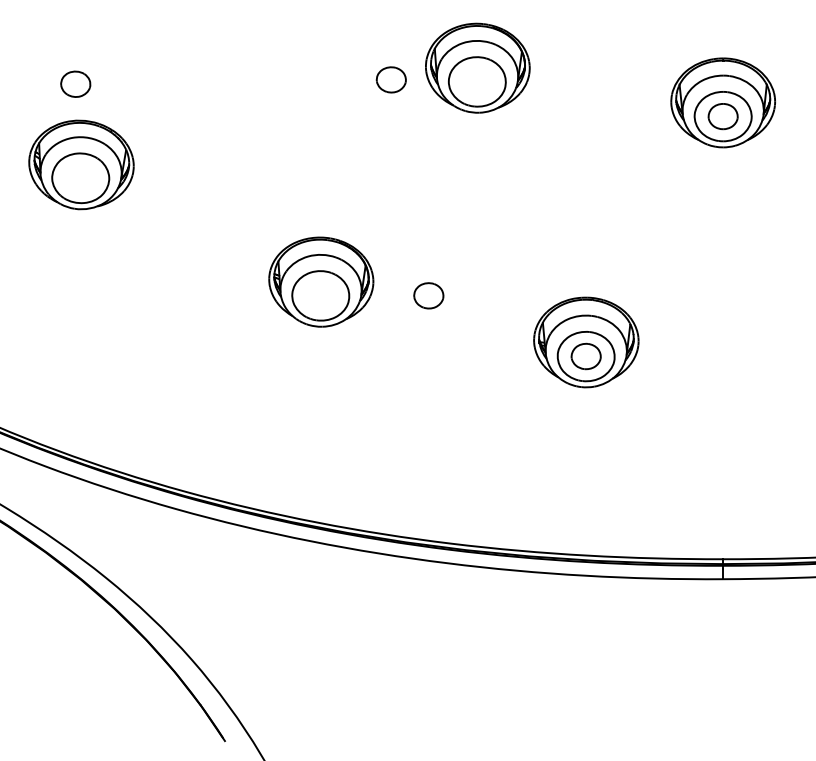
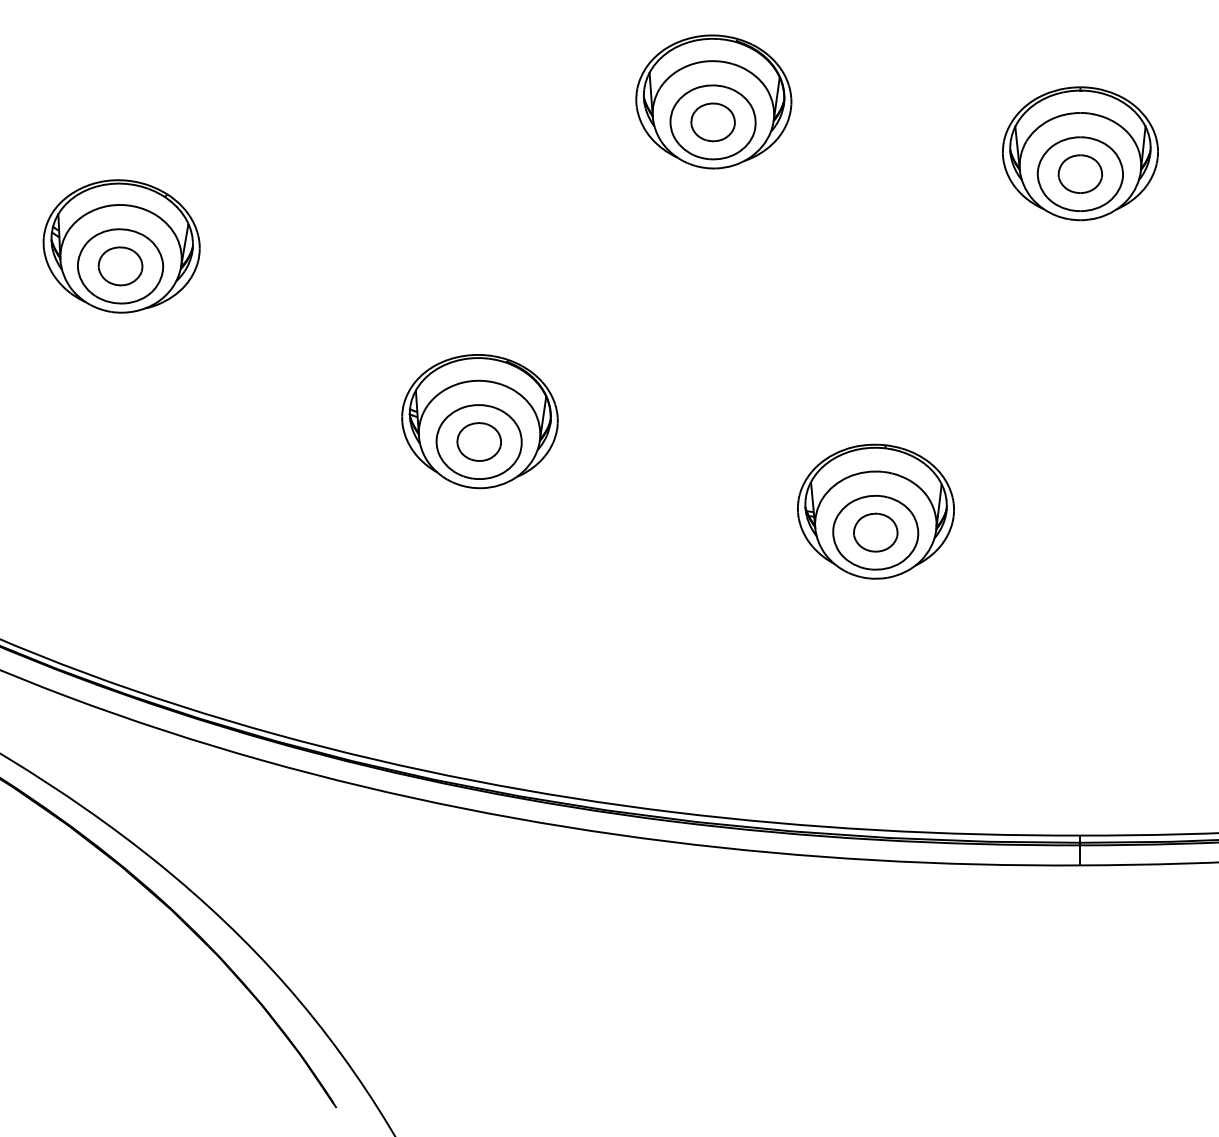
part: (390, 79) -> (711, 121), moved
part: (75, 83) -> (120, 265), moved
part: (428, 295) -> (478, 441), moved

